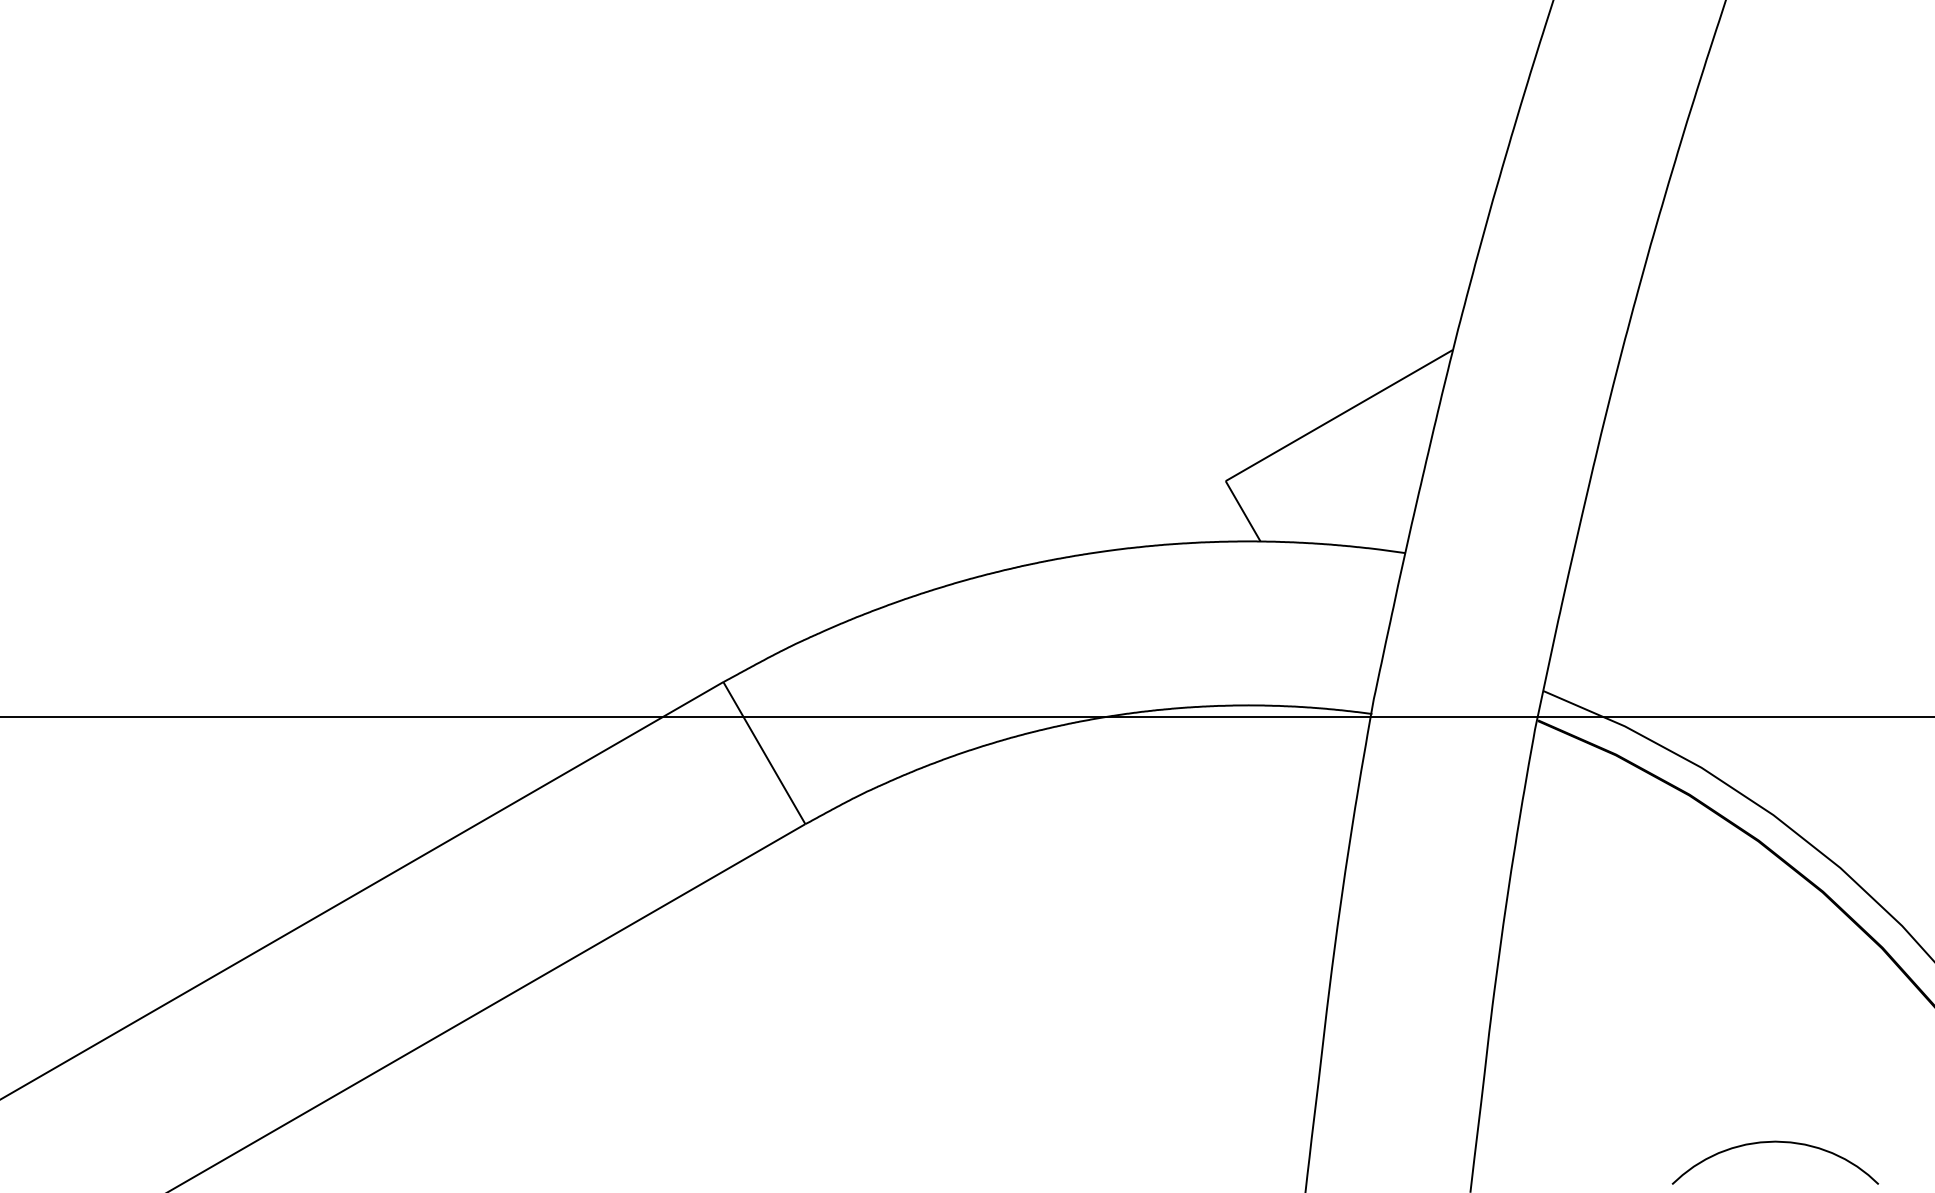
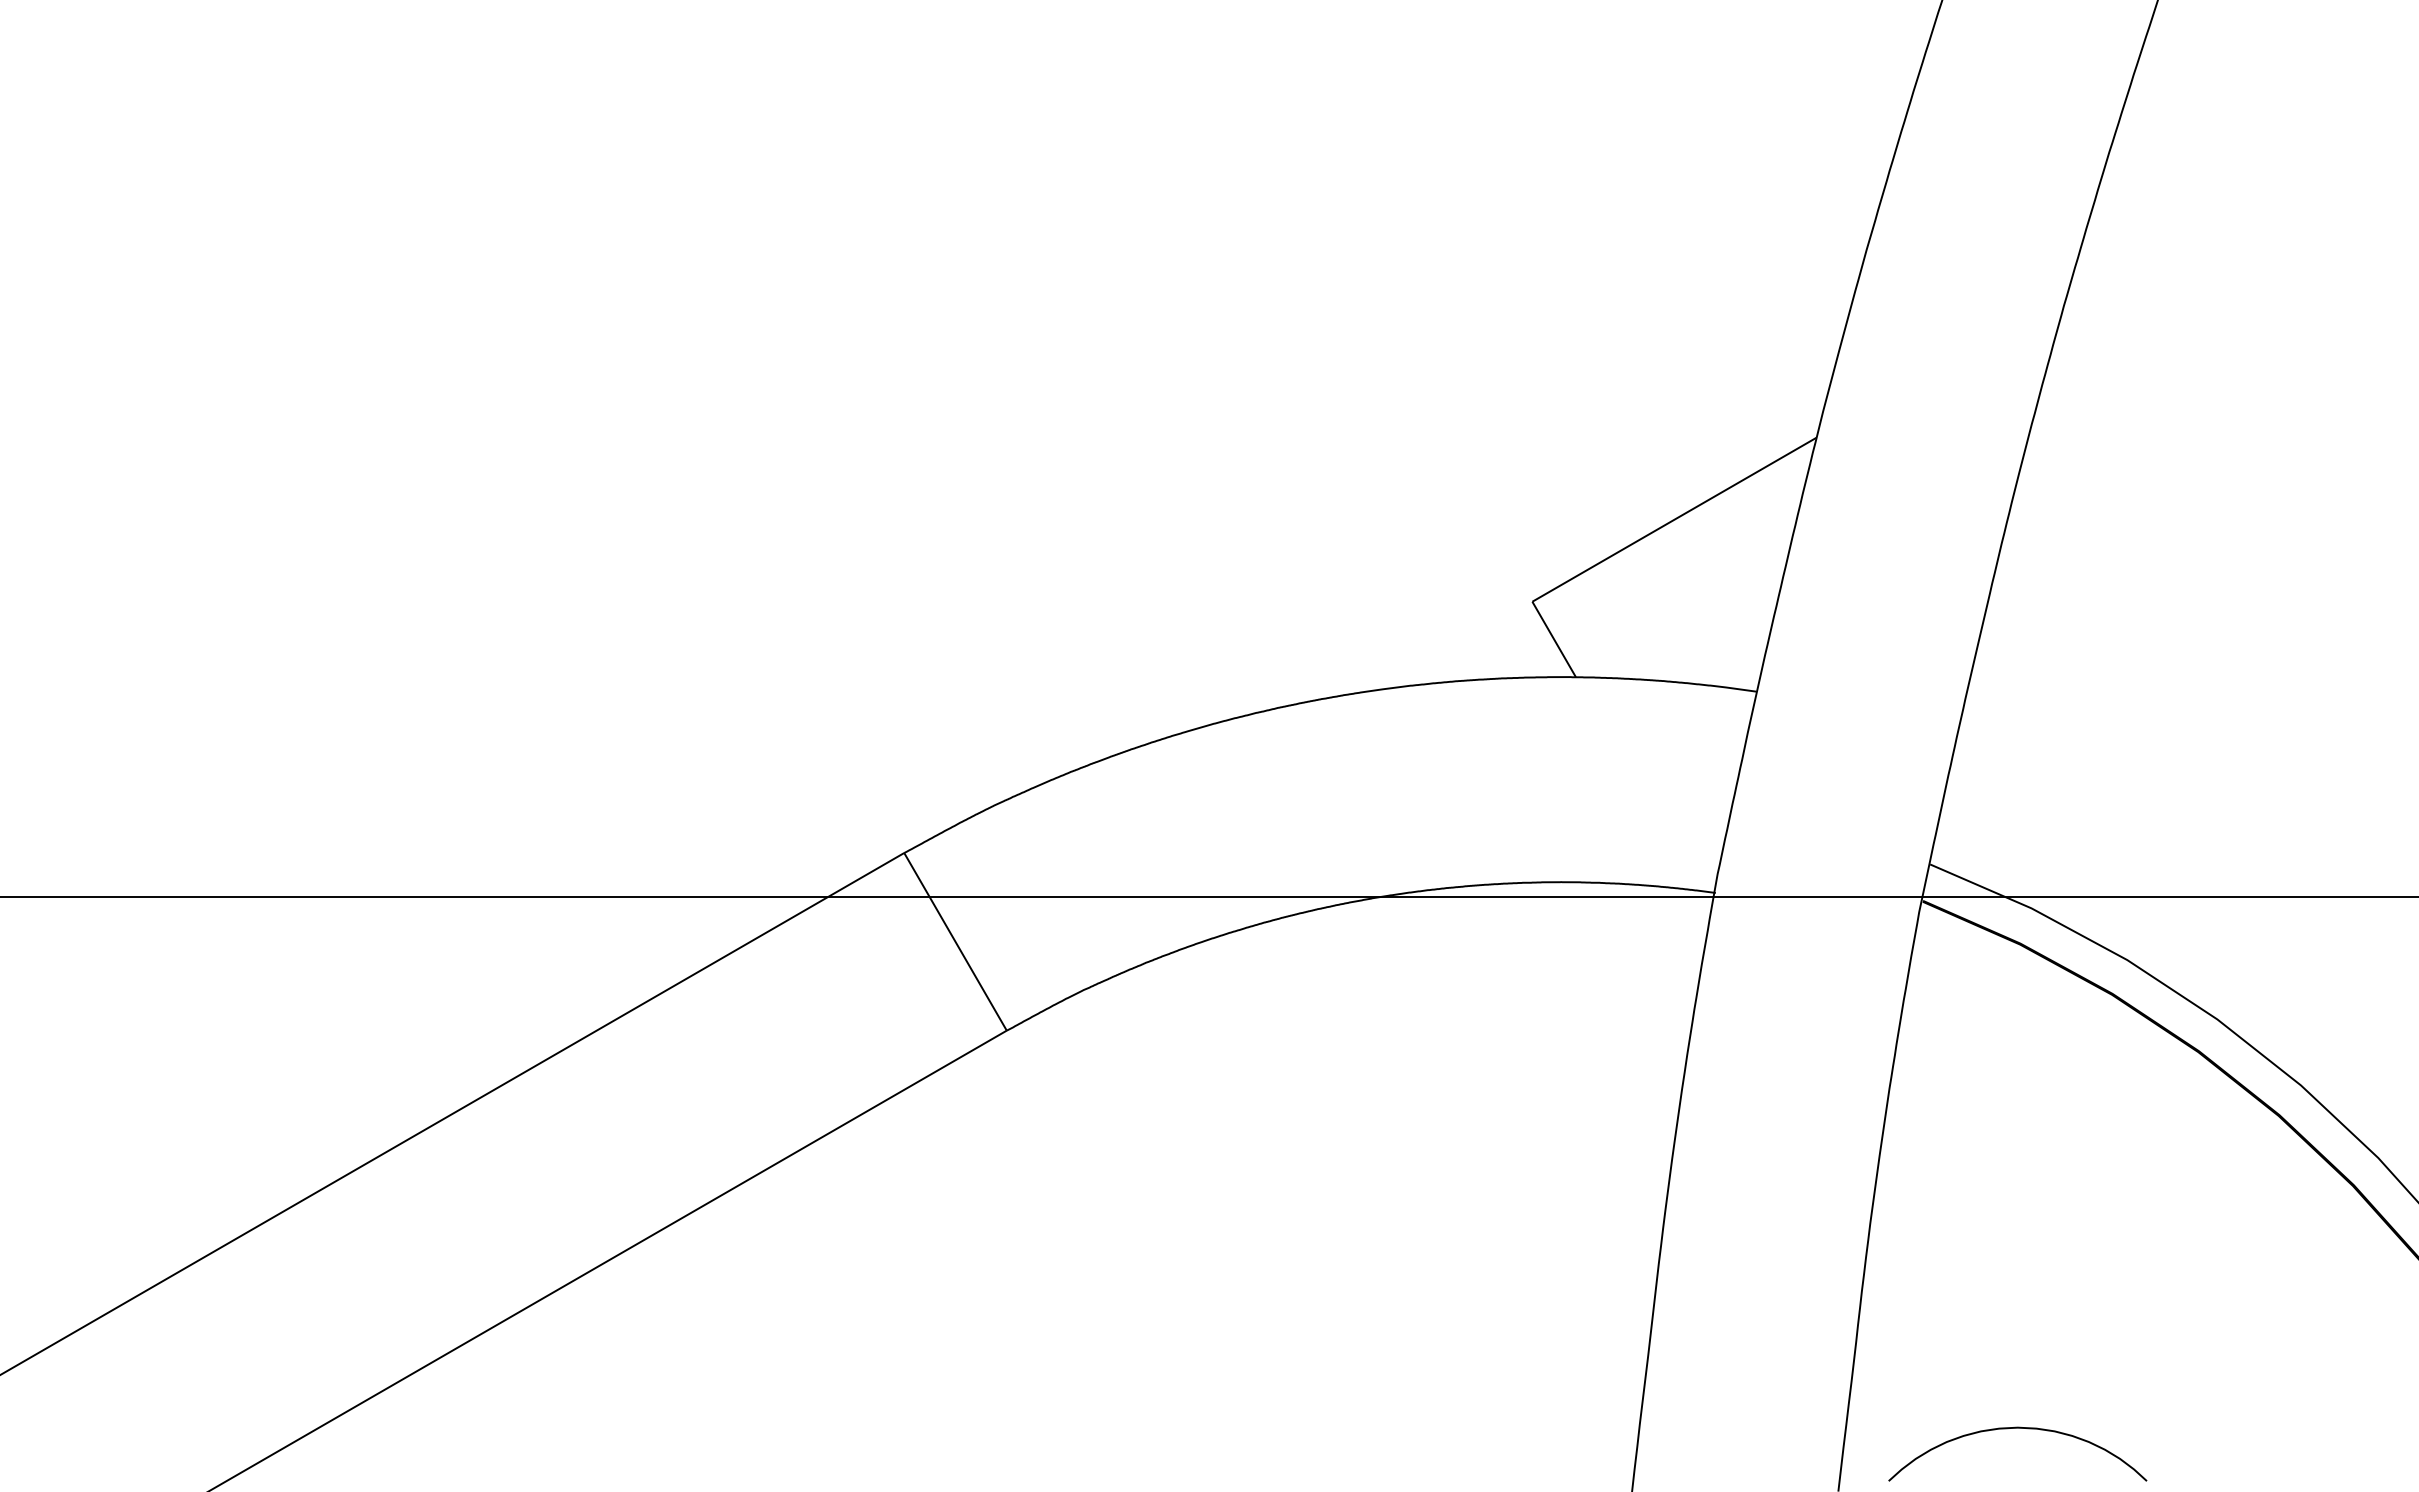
curve: (1775, 1142) -> (2017, 1428), moved

